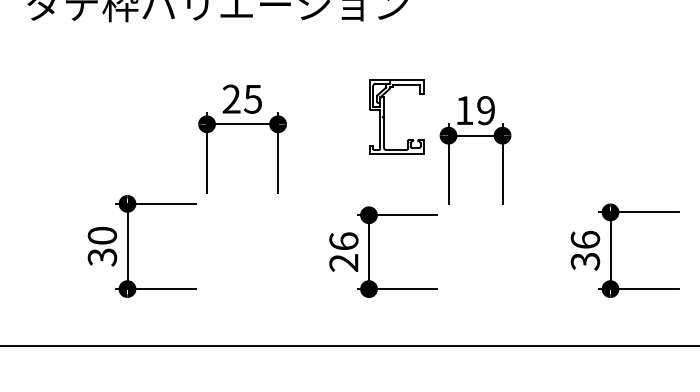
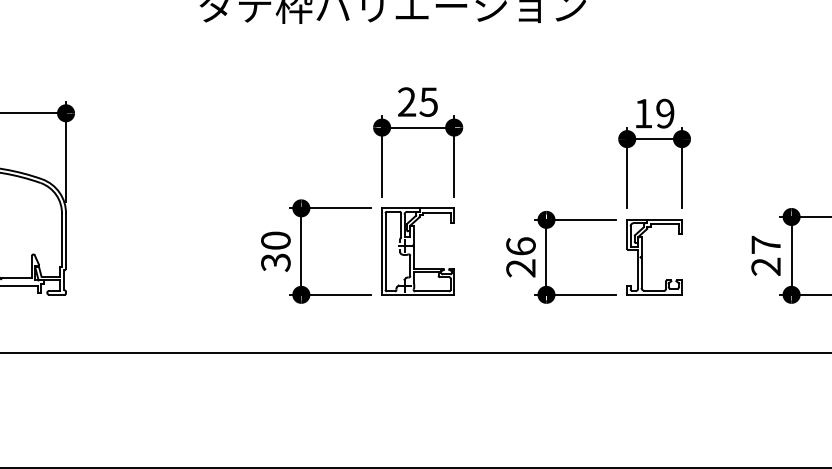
part: (384, 117) -> (642, 257), moved
part: (241, 246) -> (417, 251), added
text: (585, 250) -> (766, 255), 36 -> 27

